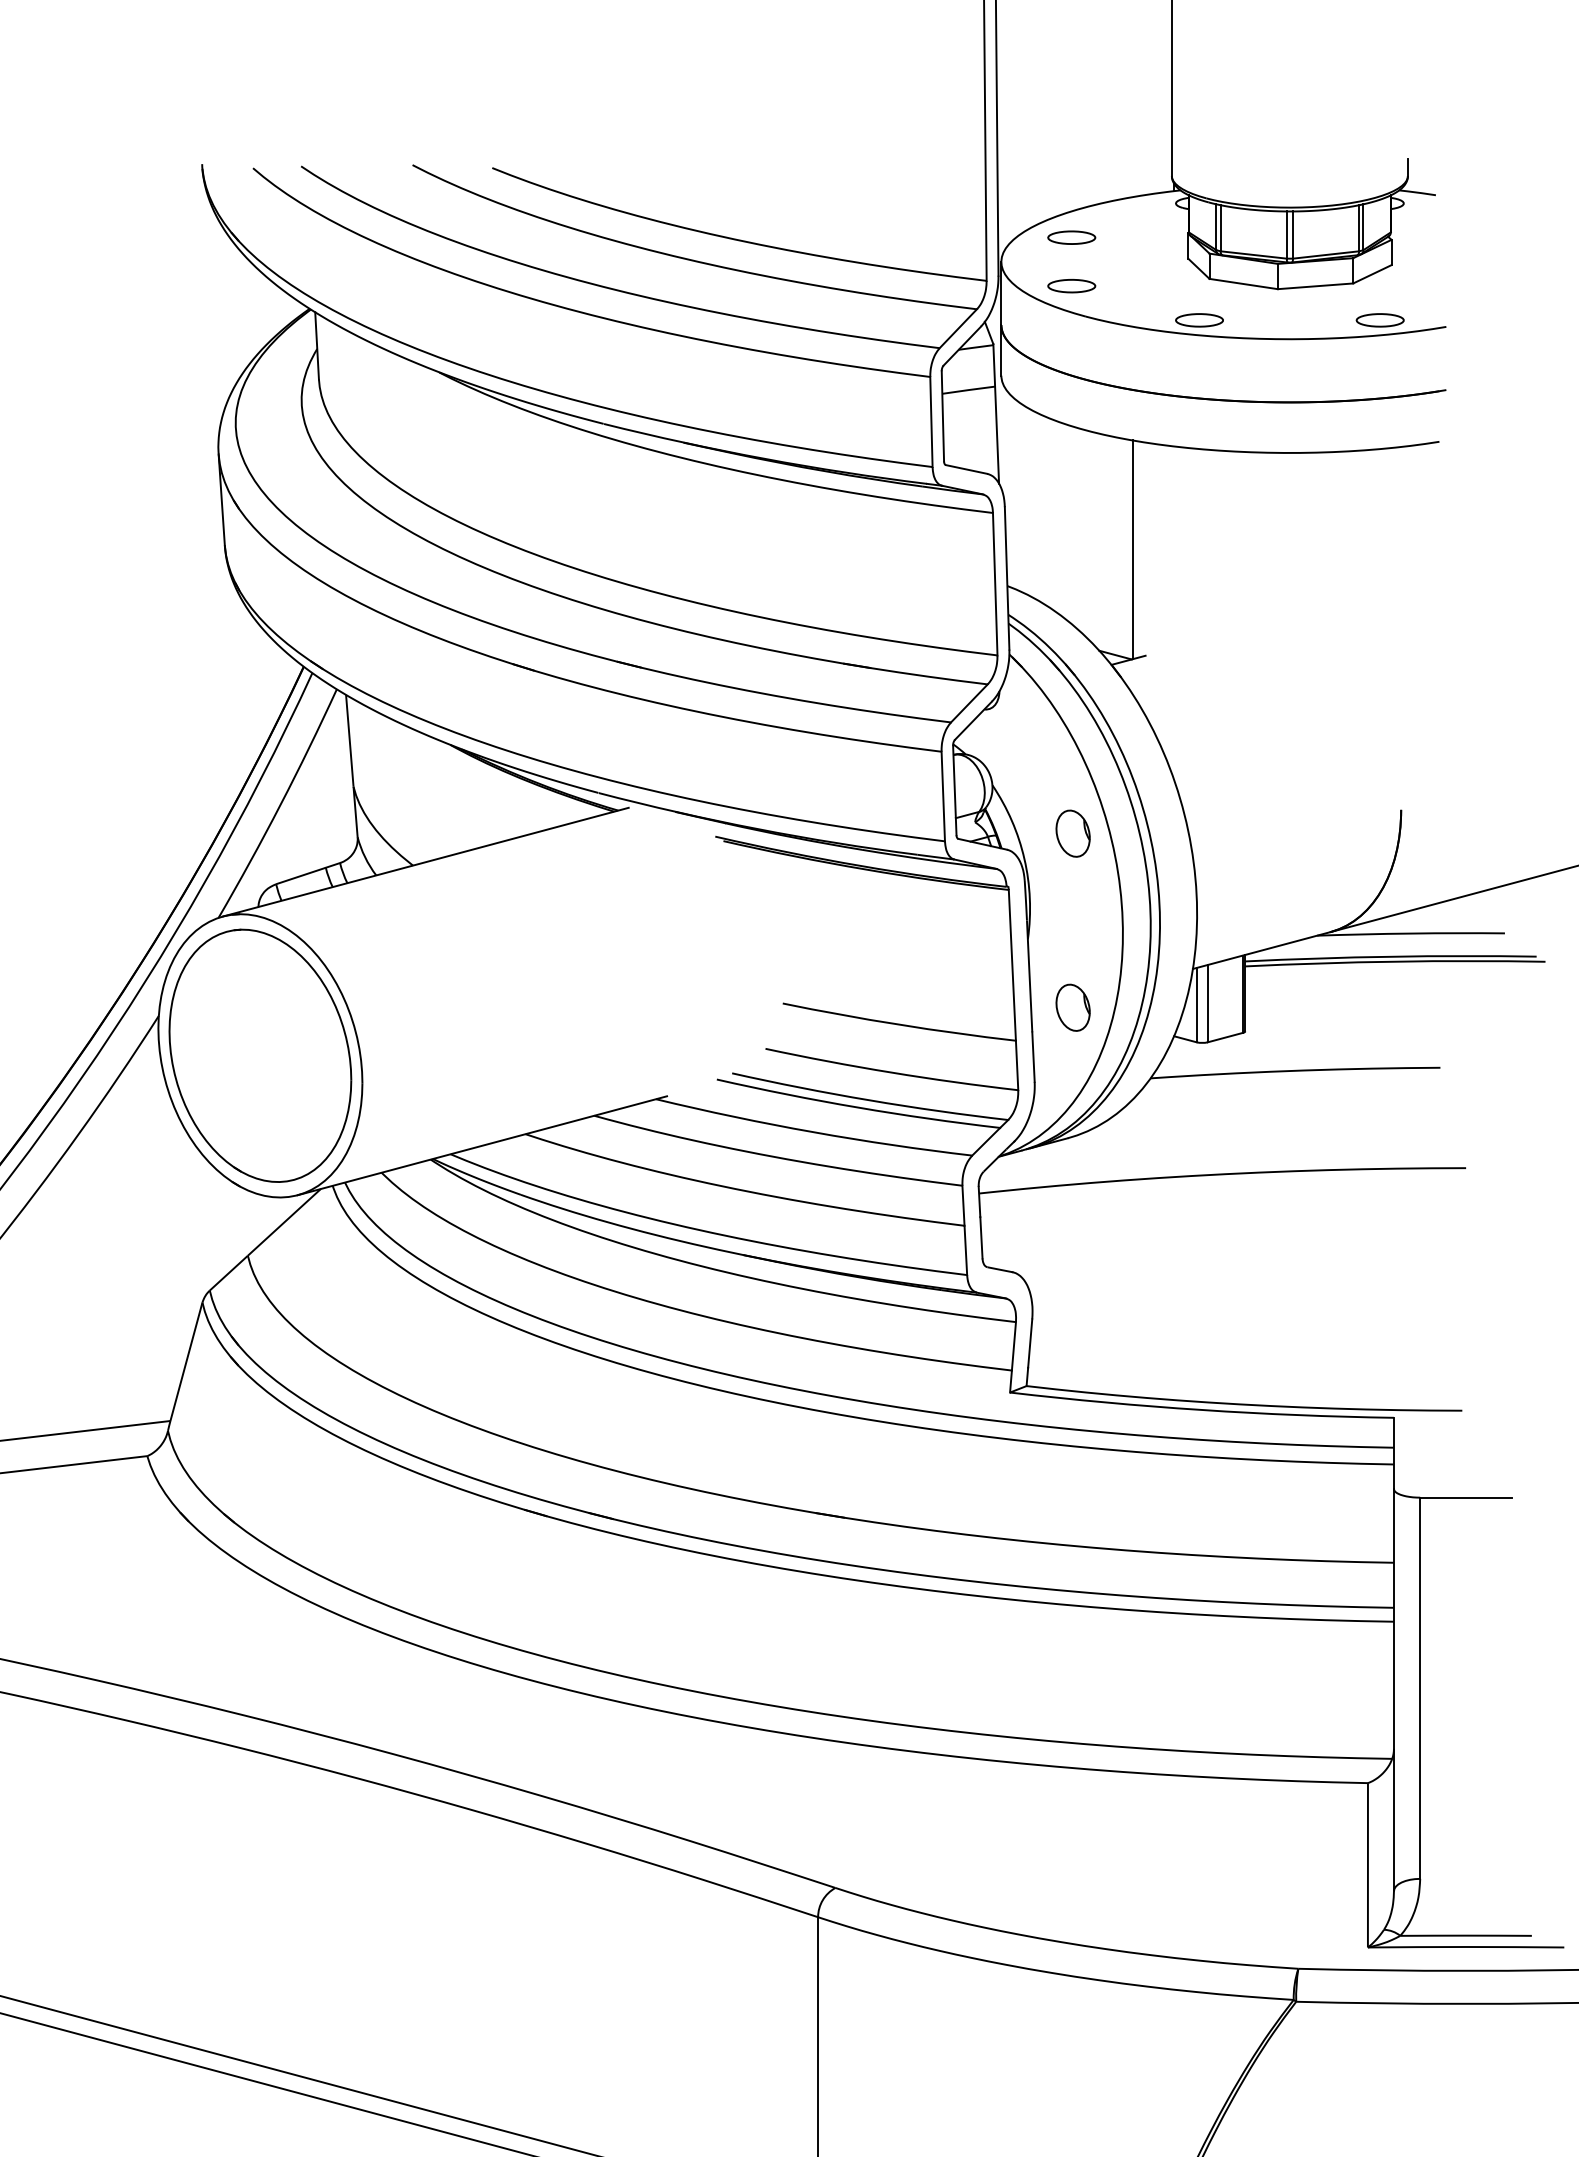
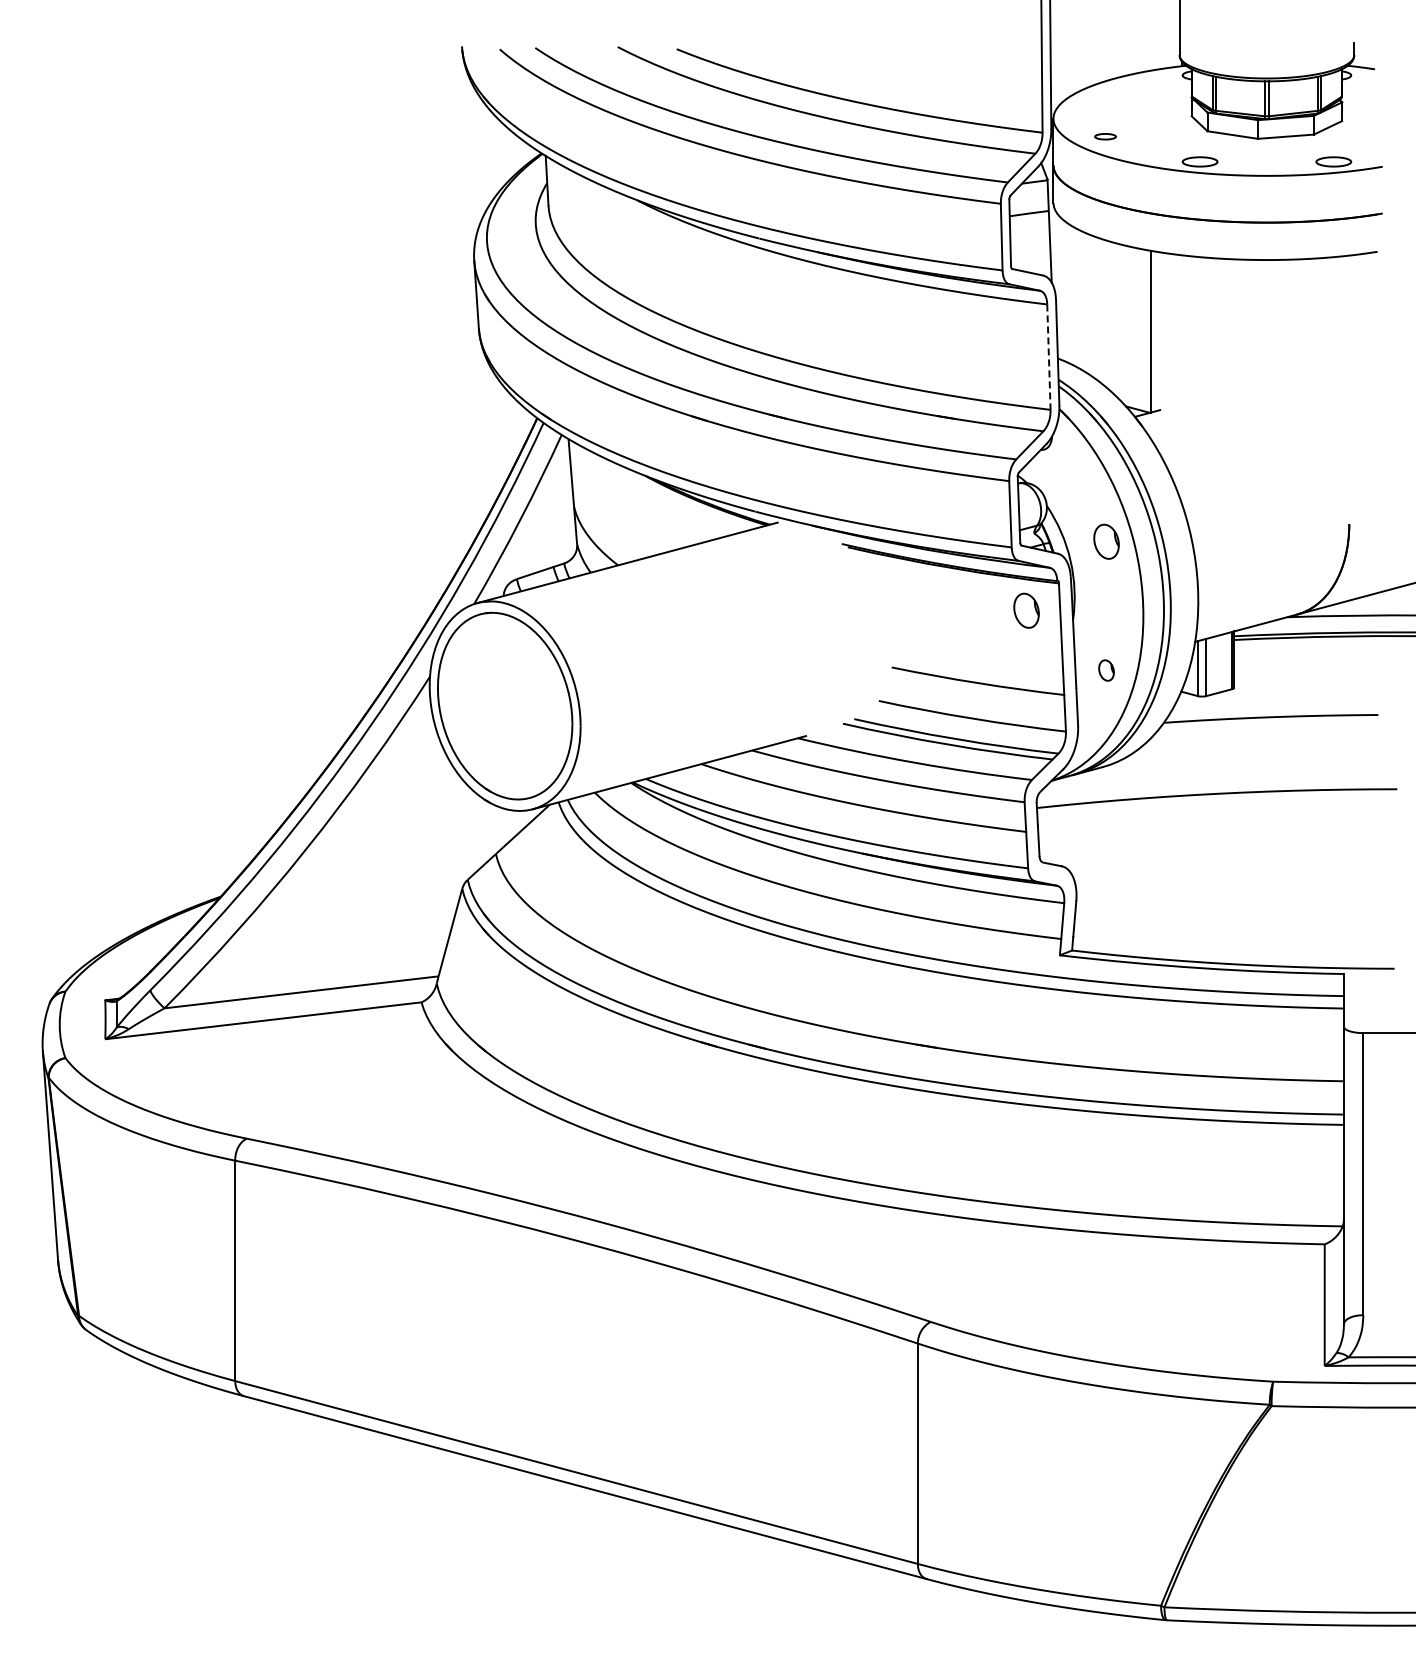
part: (1071, 237) -> (1105, 100), removed
part: (1071, 285) -> (1105, 136), size x0.6
line: (994, 584) -> (1048, 357), solid -> dashed
part: (964, 926) -> (1026, 610), added
part: (1073, 1007) -> (1106, 670), size x0.6

